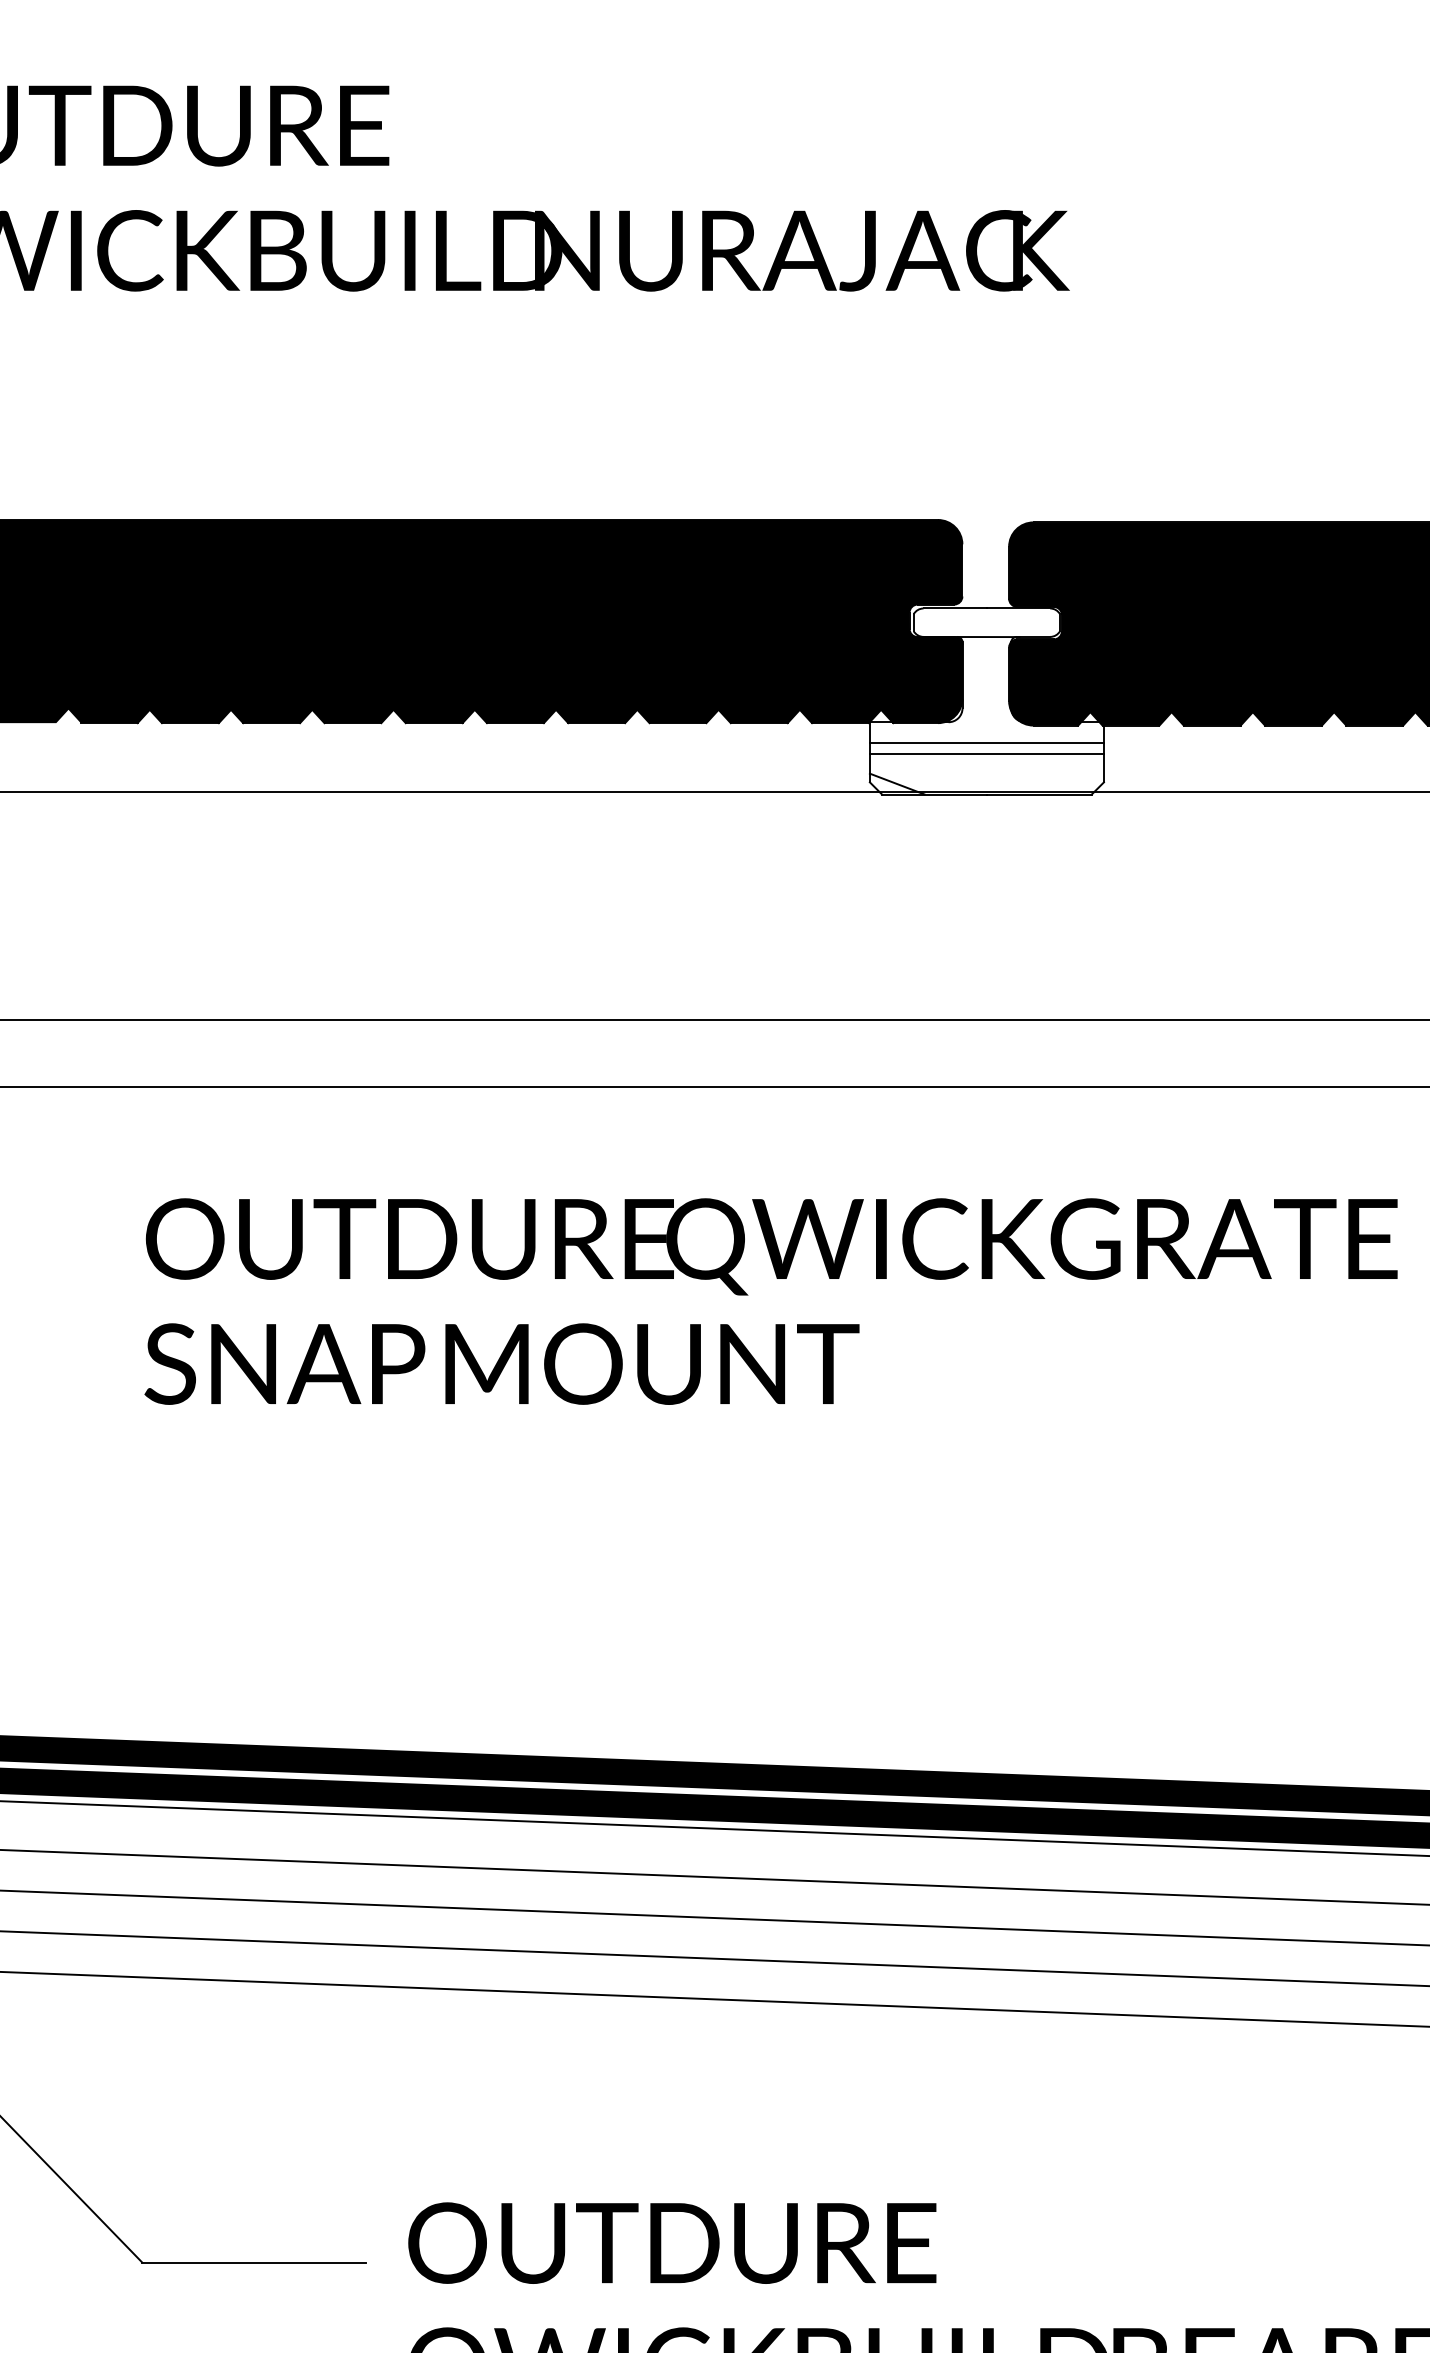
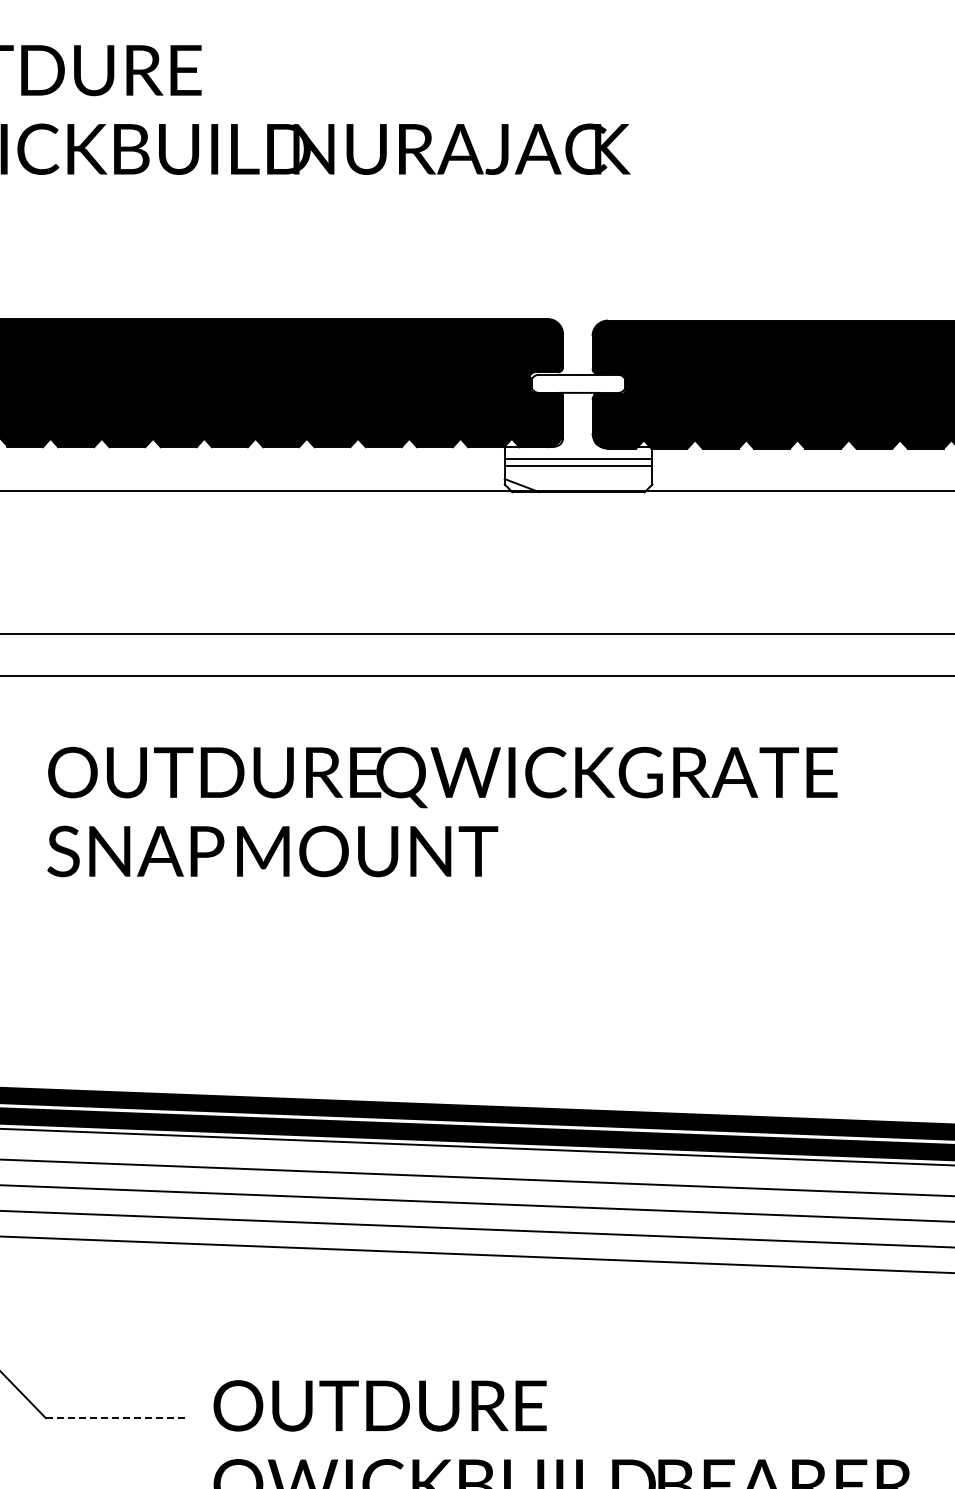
line: (254, 2263) -> (116, 1418), solid -> dashed

